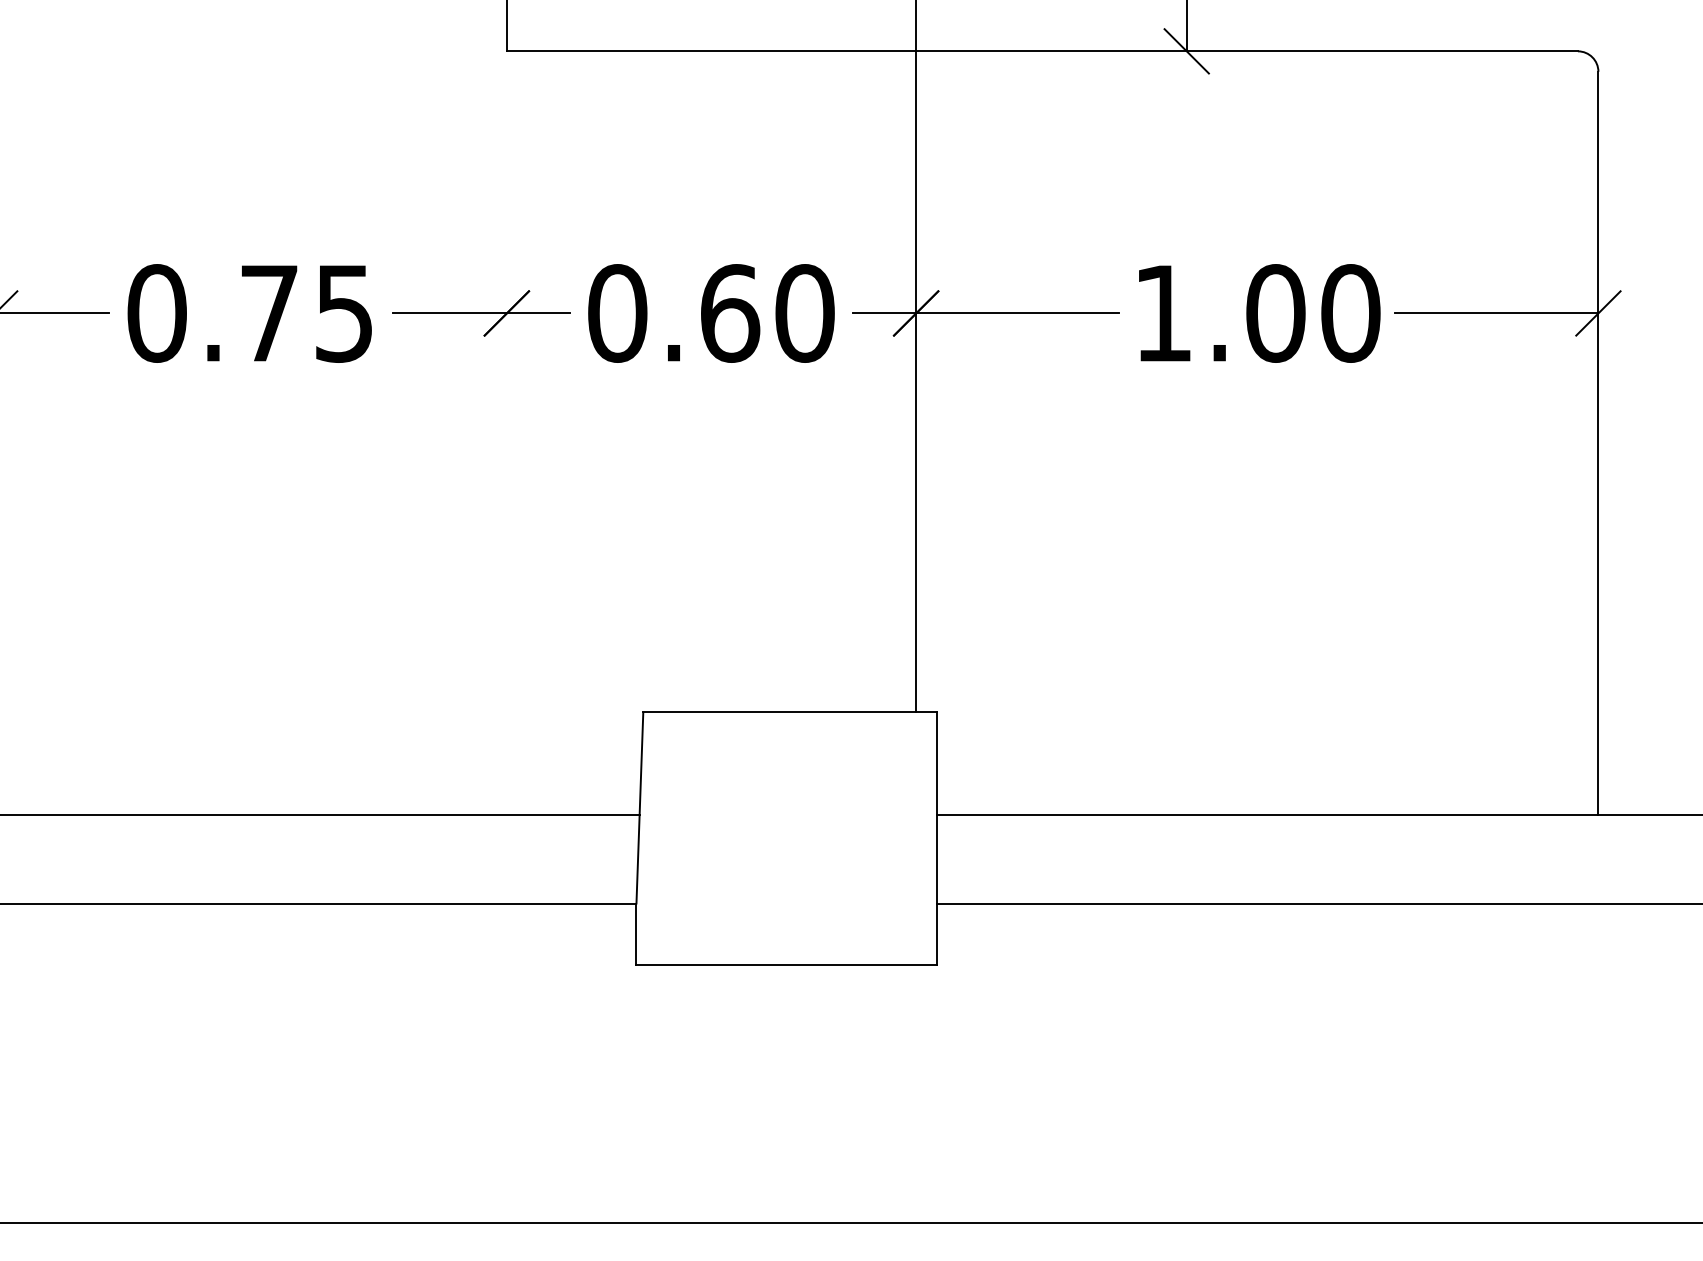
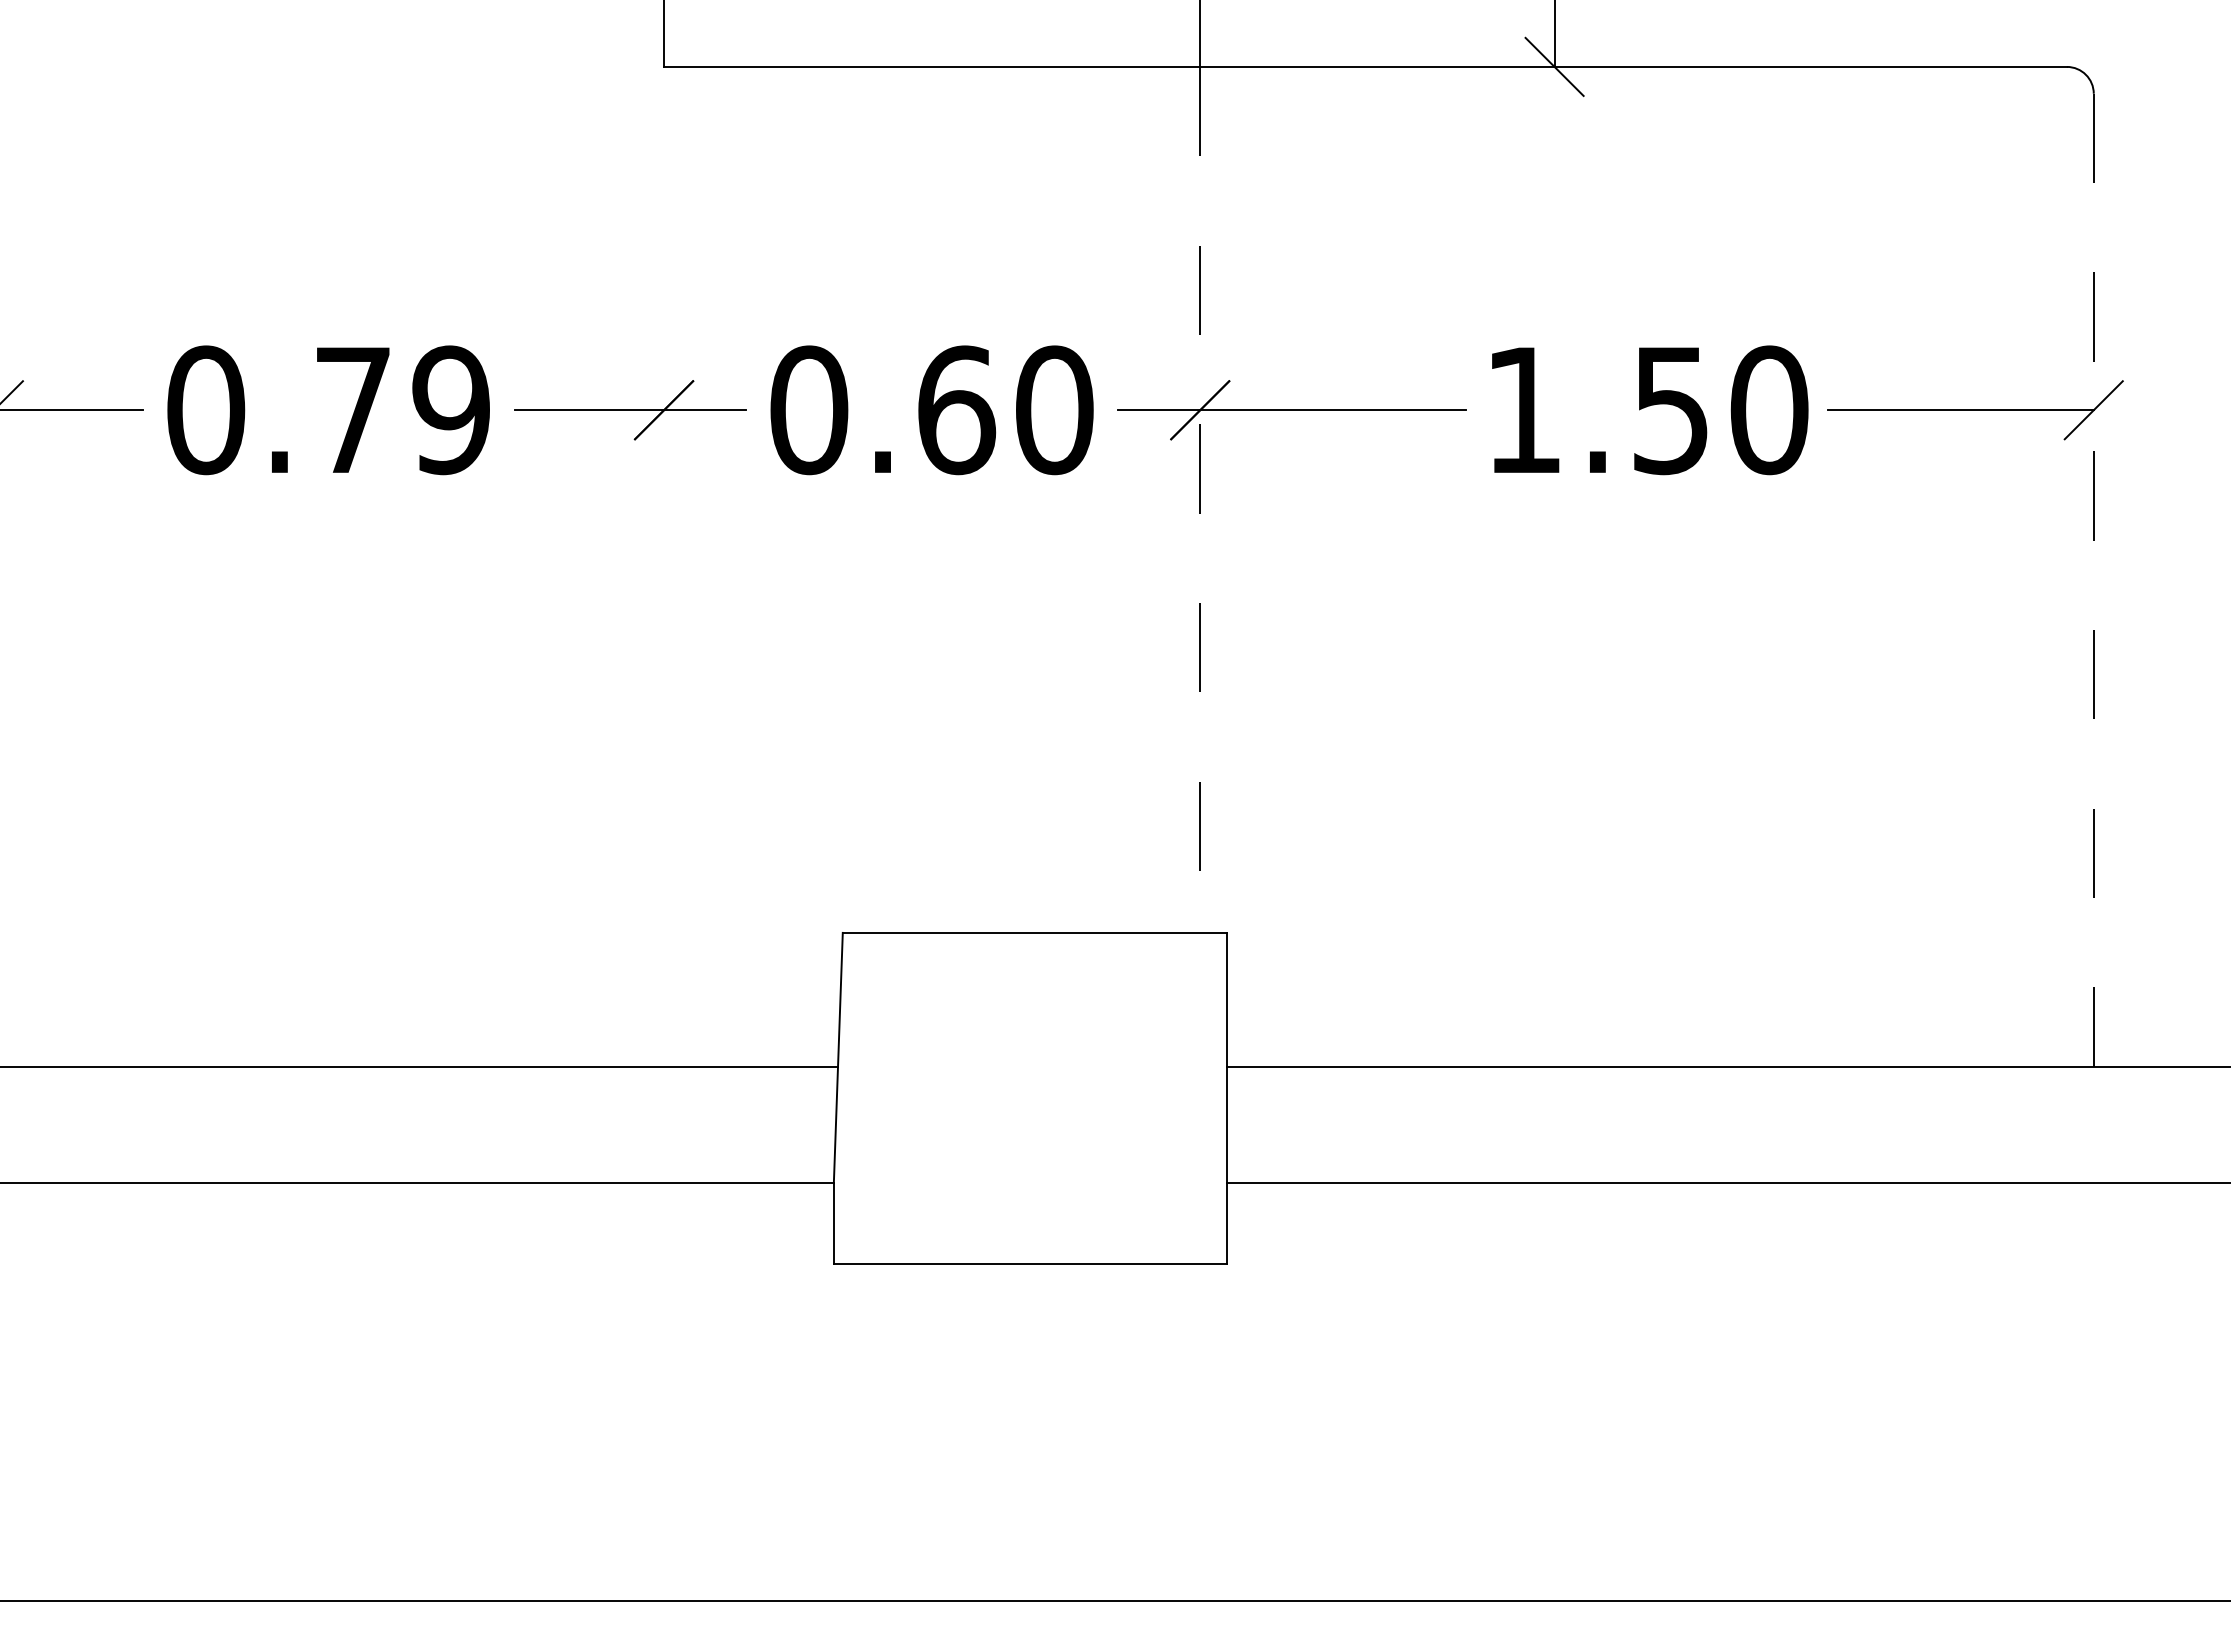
text: (343, 312) -> (450, 409), 0.75 -> 0.79
text: (1276, 313) -> (1671, 410), 1.00 -> 1.50
line: (916, 381) -> (1200, 499), solid -> dashed
line: (1598, 443) -> (2093, 580), solid -> dashed

